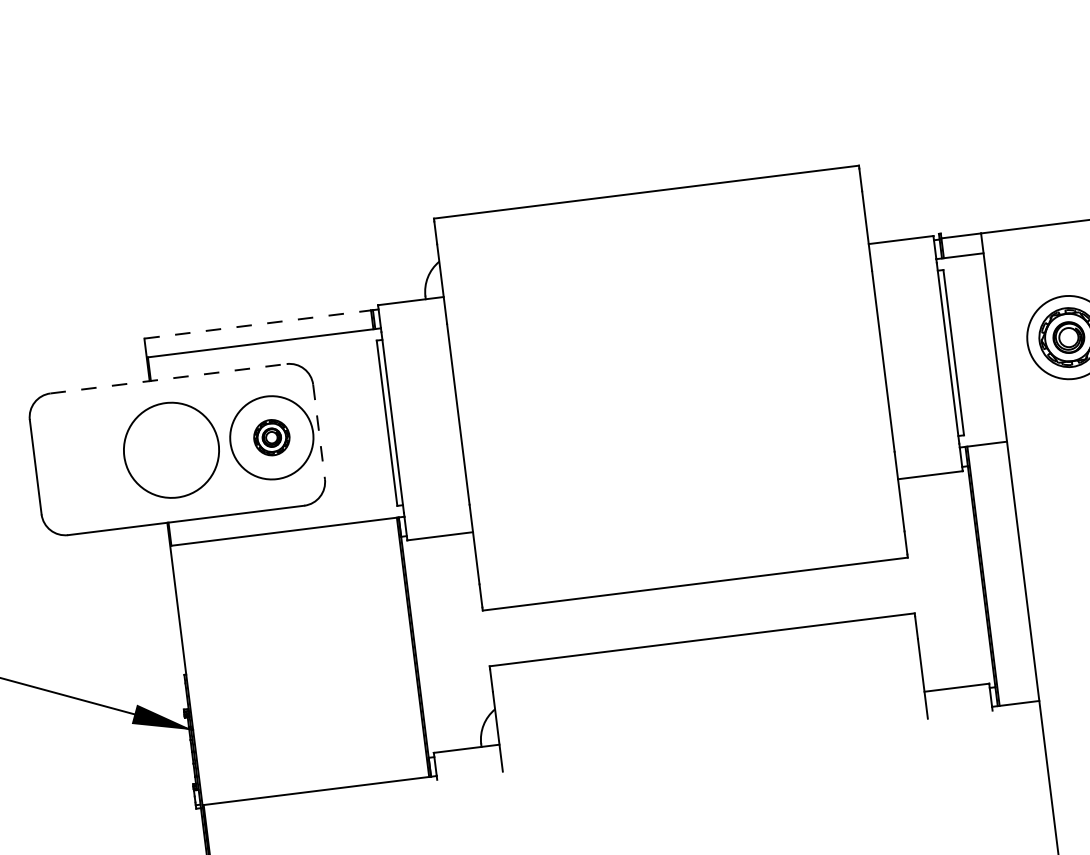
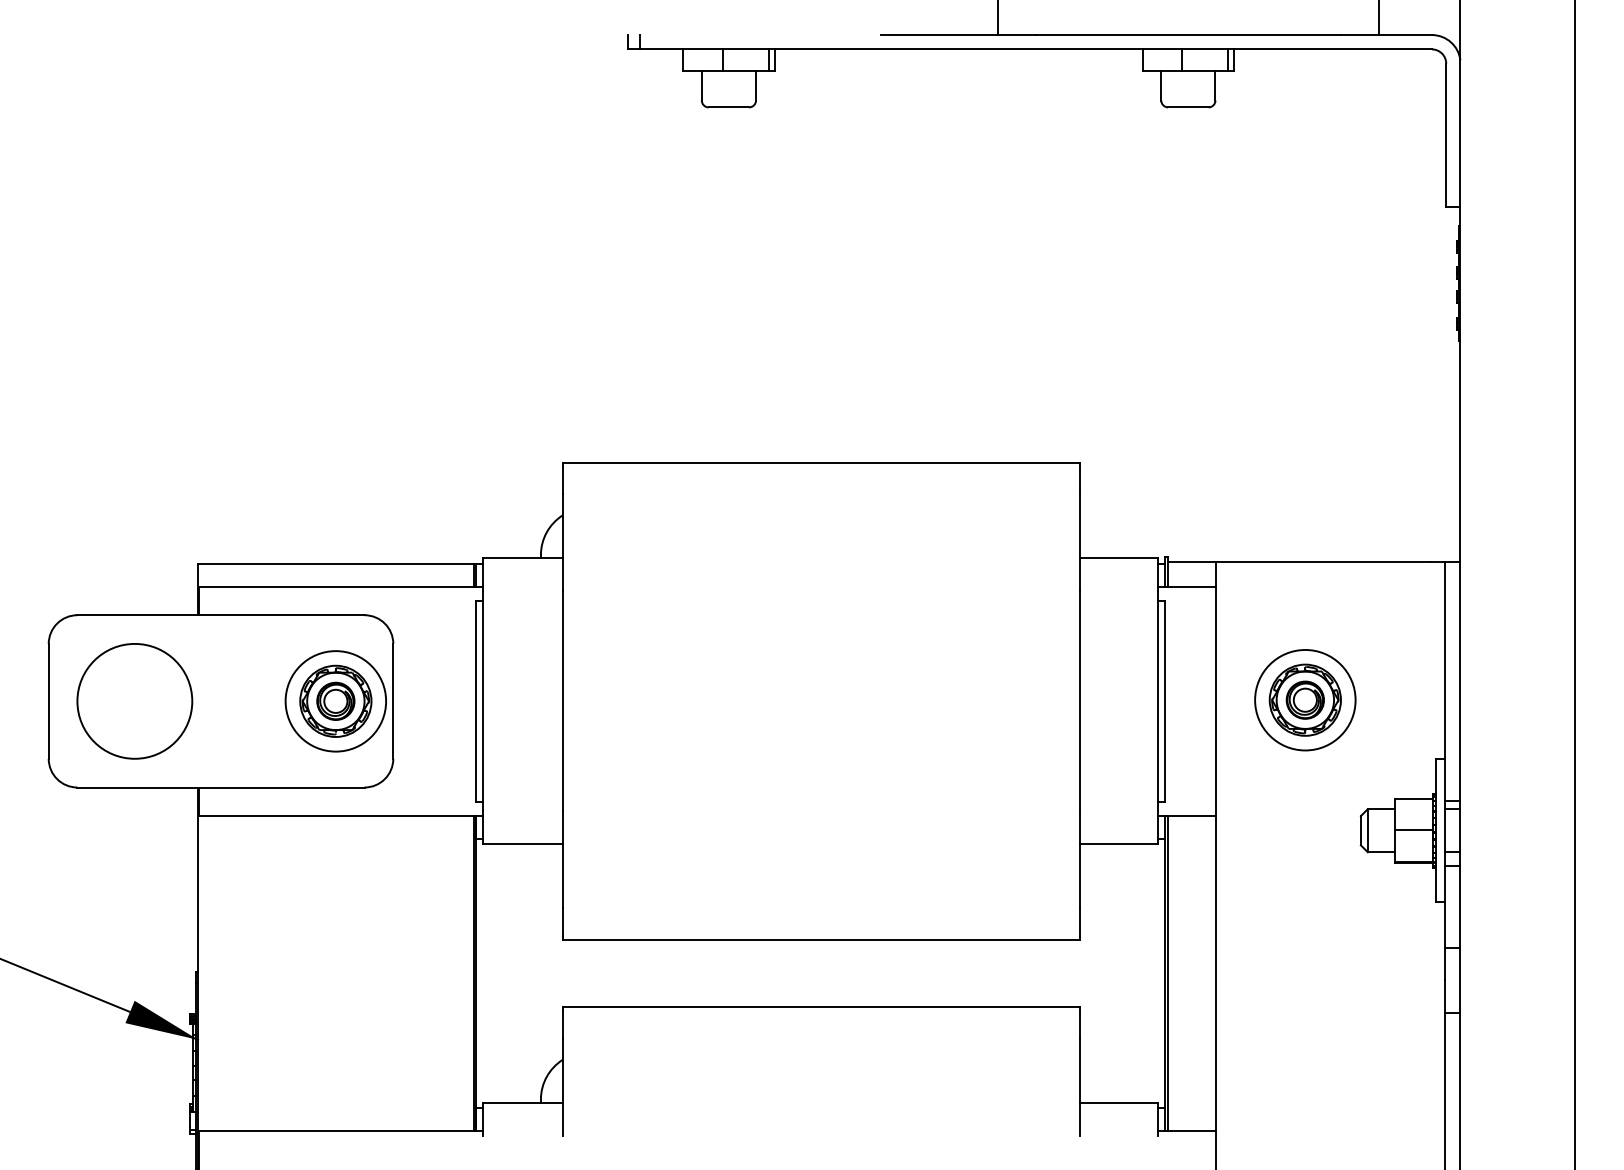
line: (257, 324) -> (335, 563), dashed -> solid
line: (169, 378) -> (221, 615), dashed -> solid
line: (319, 432) -> (393, 701), dashed -> solid
part: (271, 437) -> (335, 700), size x1.67
circle: (171, 450) -> (134, 701), moved

